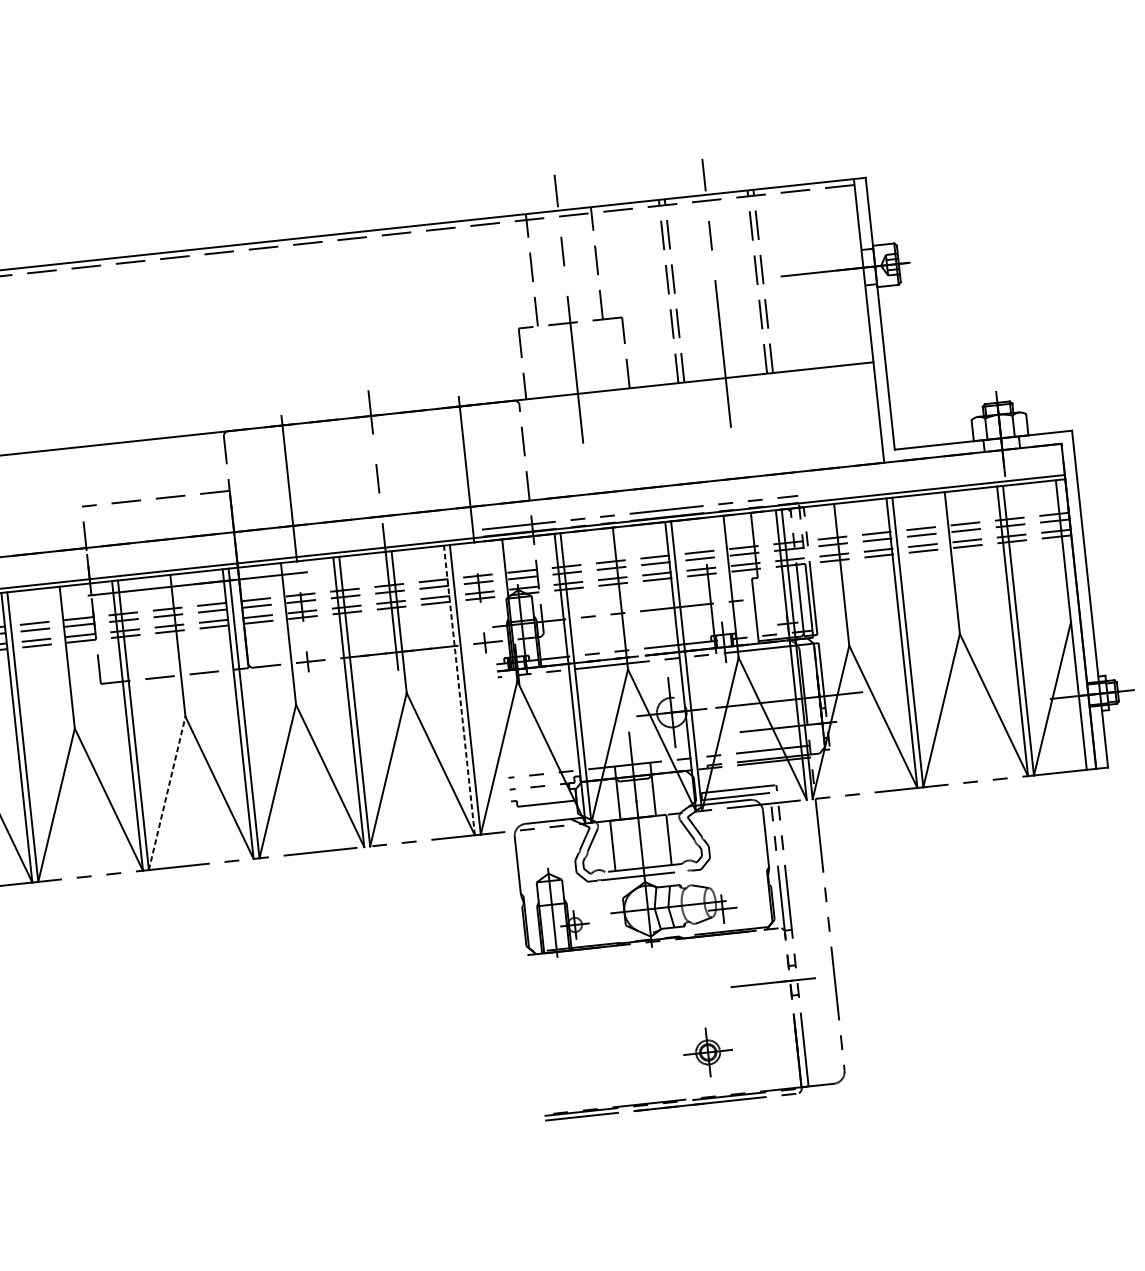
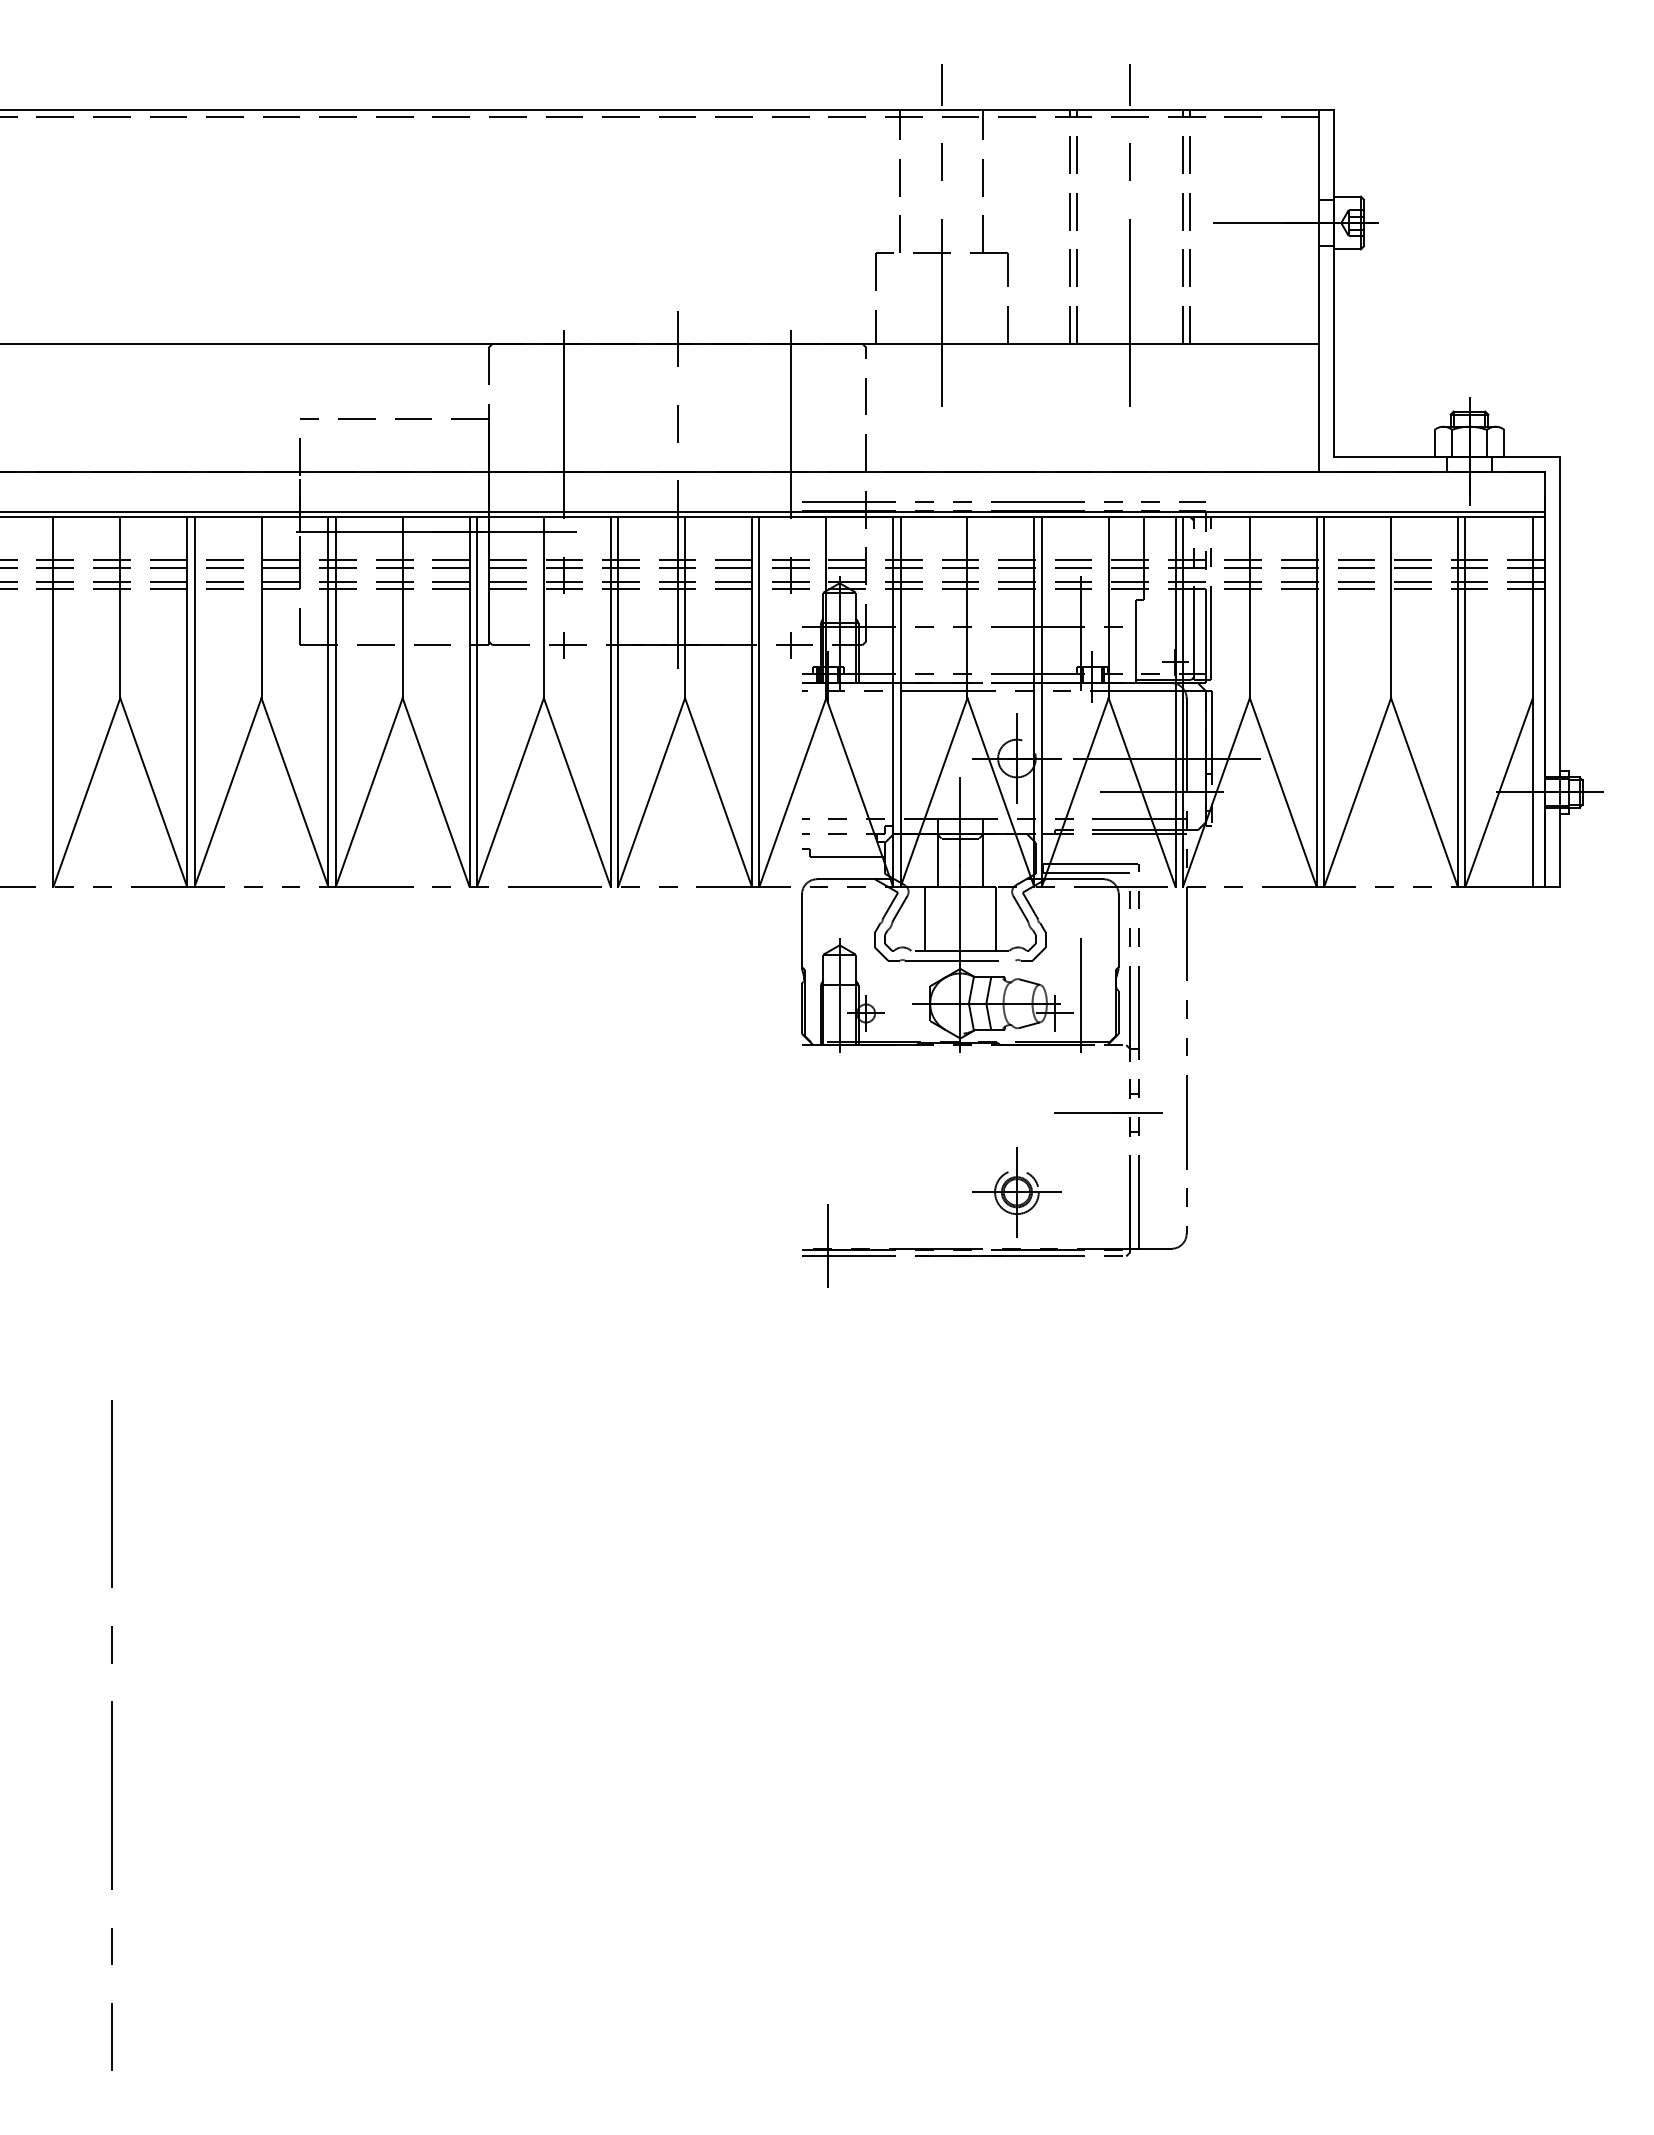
line: (459, 690) -> (751, 701), dashed -> solid
line: (167, 793) -> (369, 792), dashed -> solid
line: (742, 892) -> (1081, 994), added
part: (707, 1052) -> (1016, 1192), size x1.43
line: (564, 1109) -> (828, 1245), added

